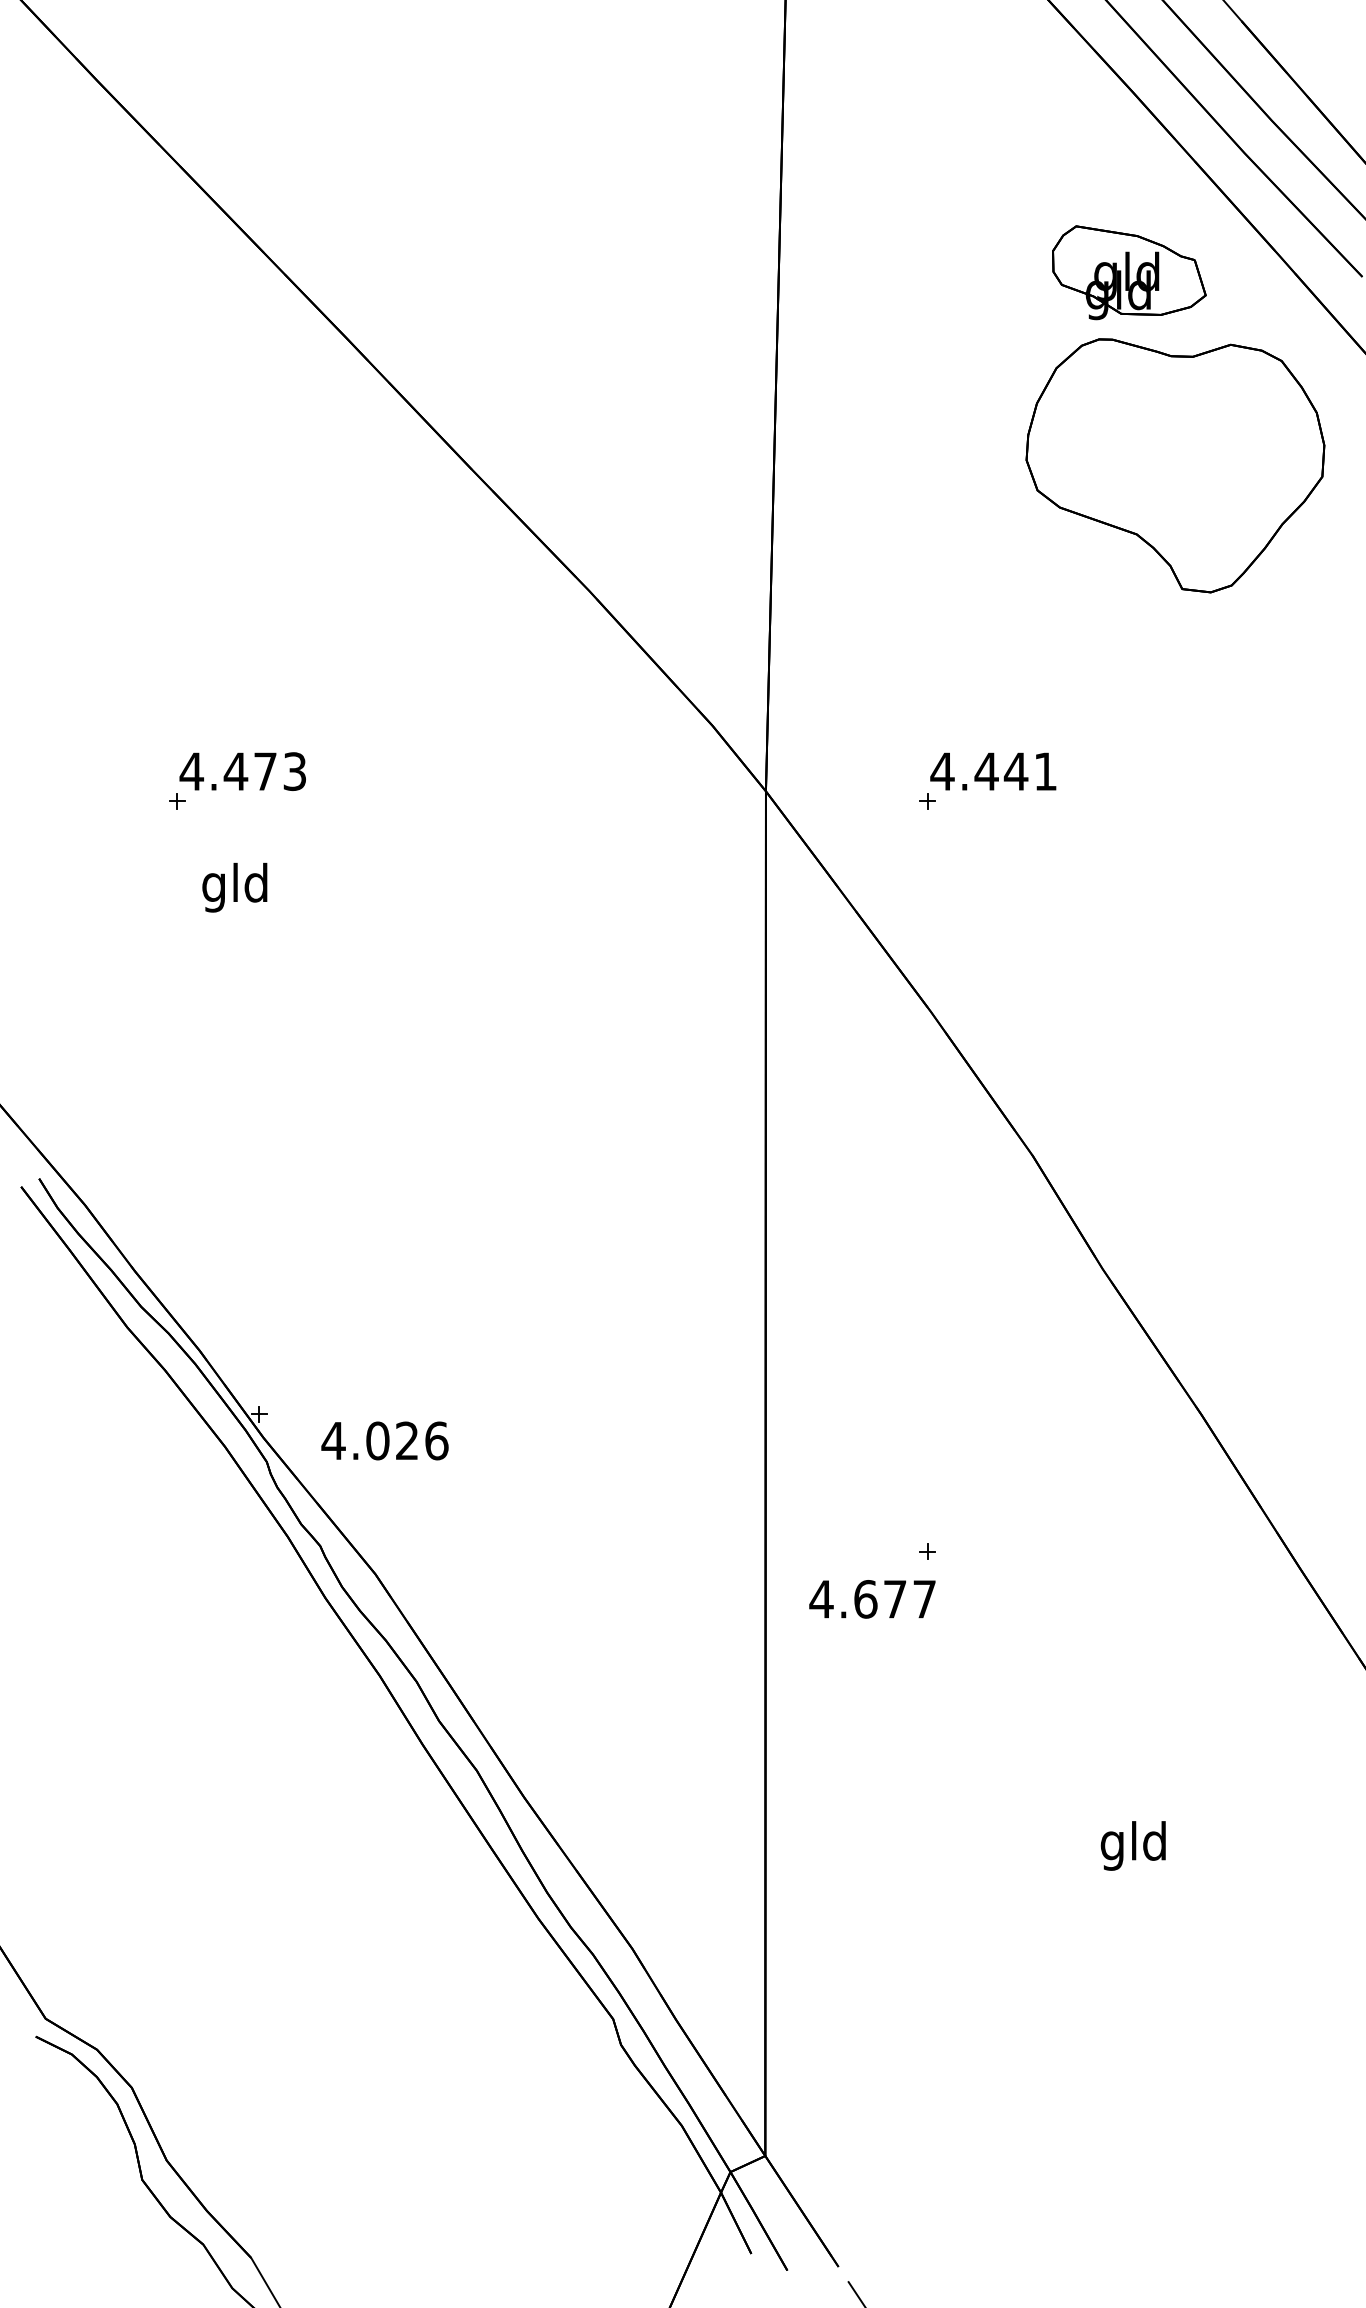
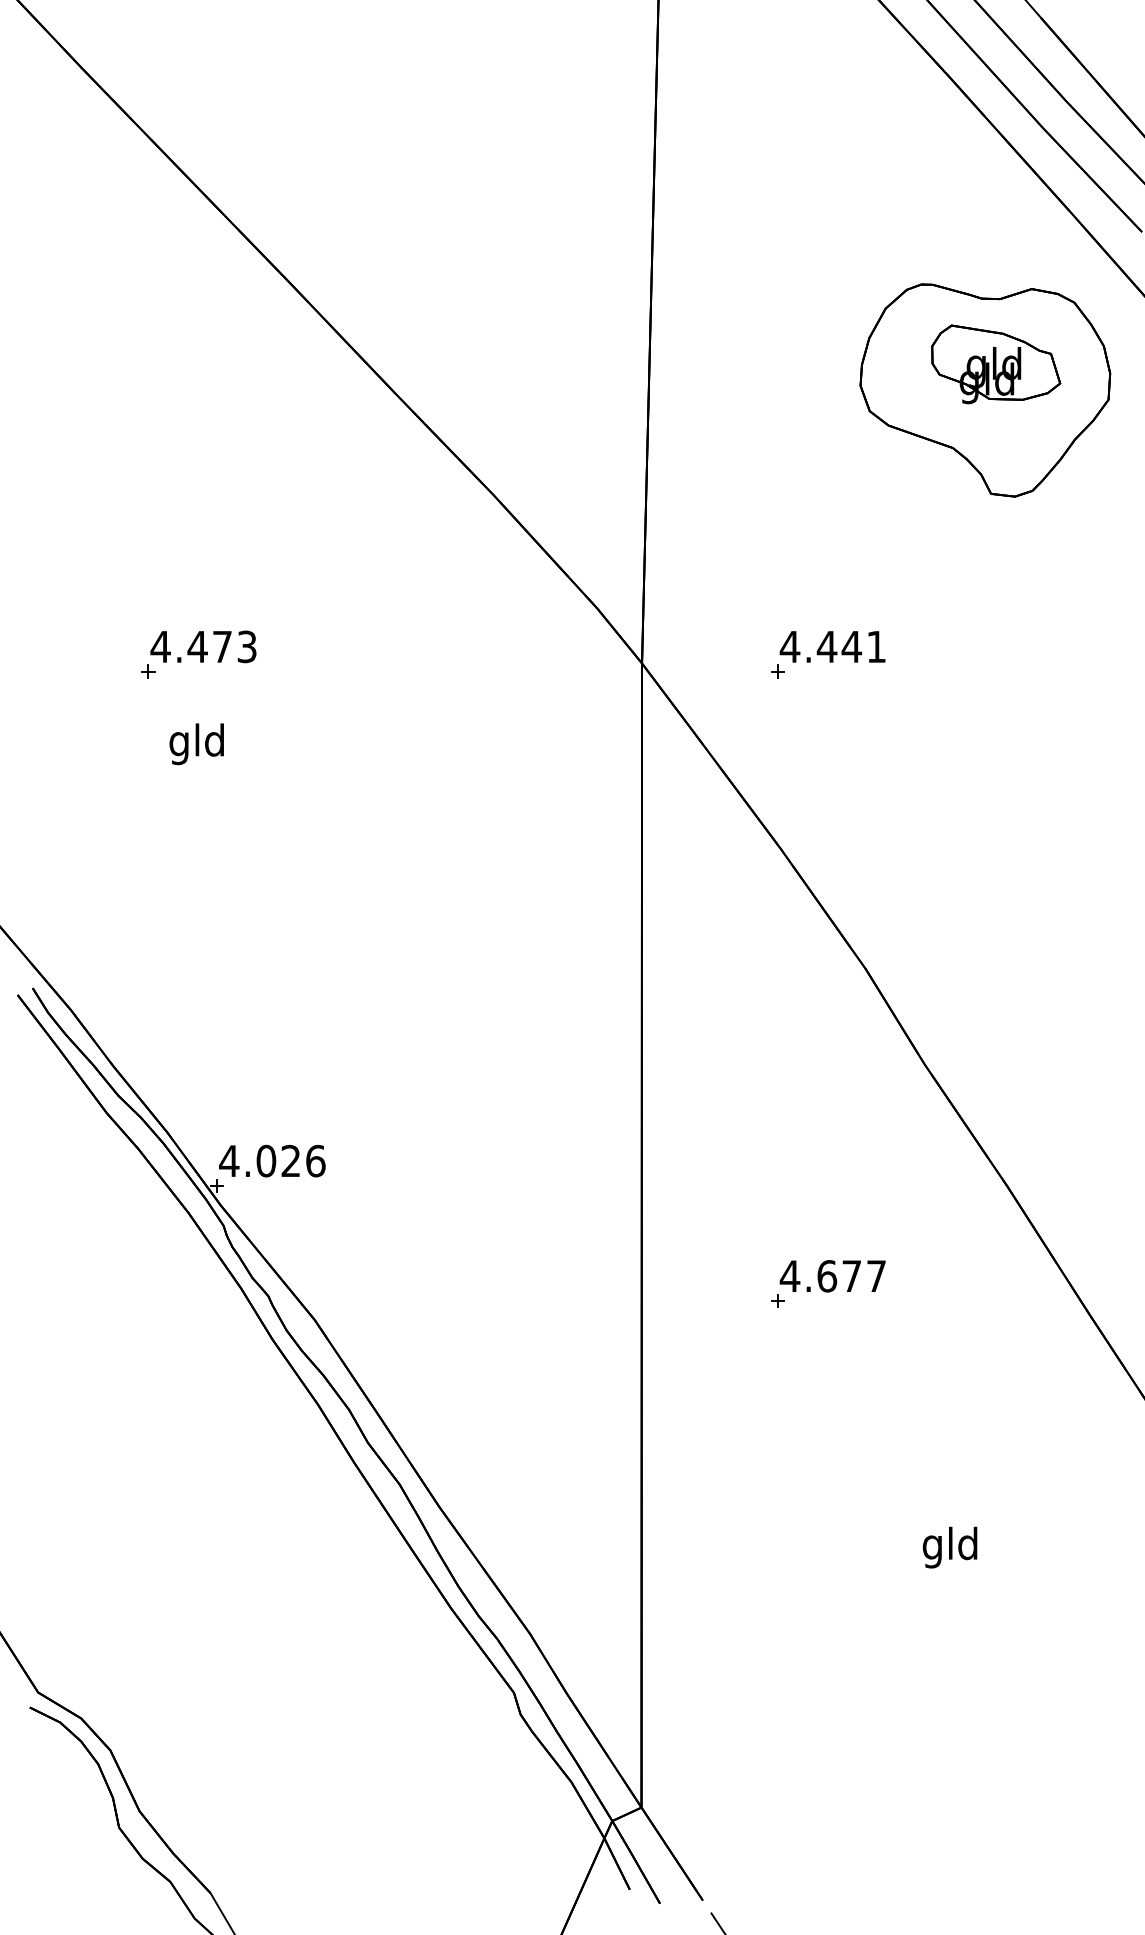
part: (1129, 272) -> (996, 364), moved
text: (384, 1440) -> (271, 1160), moved
text: (872, 1599) -> (832, 1276), moved

